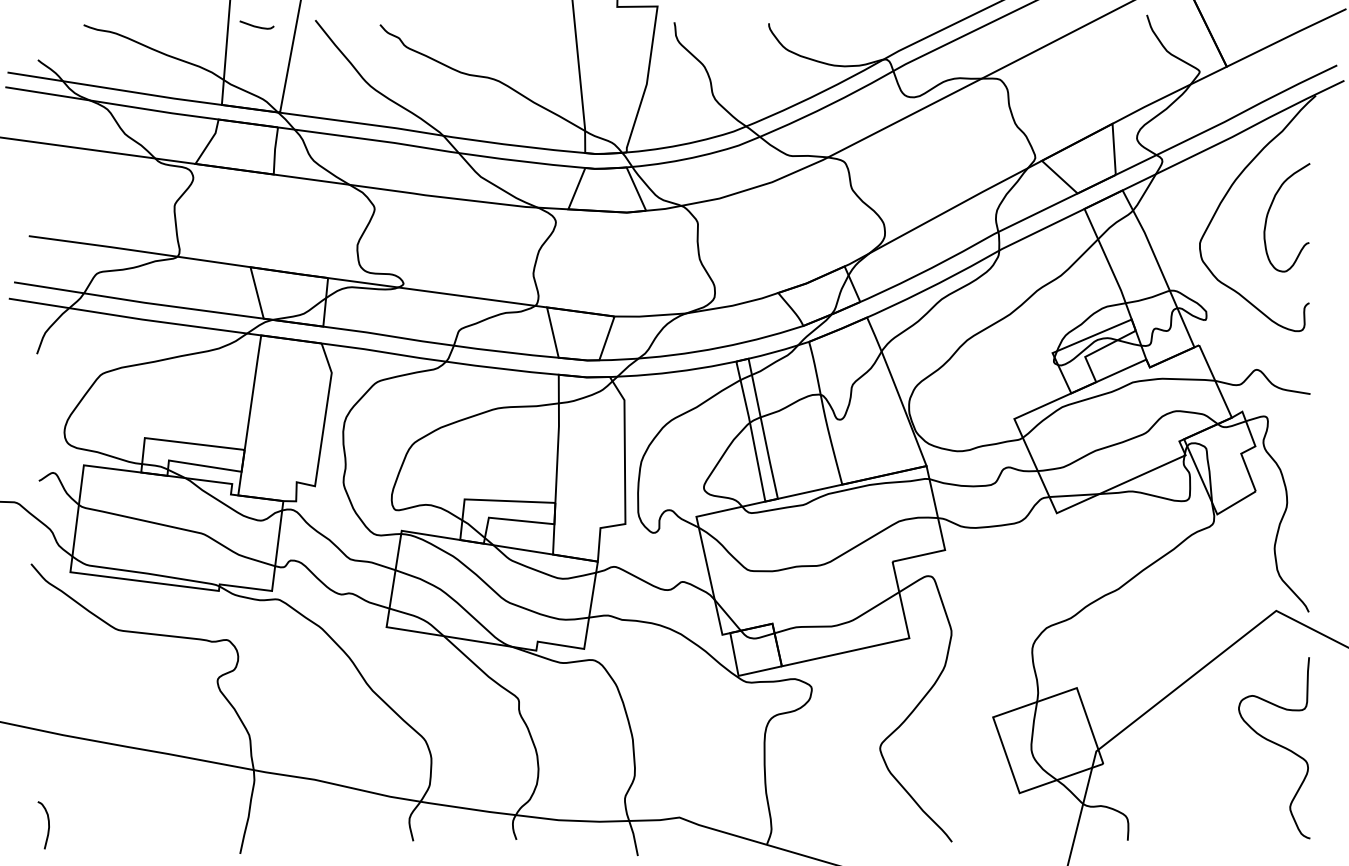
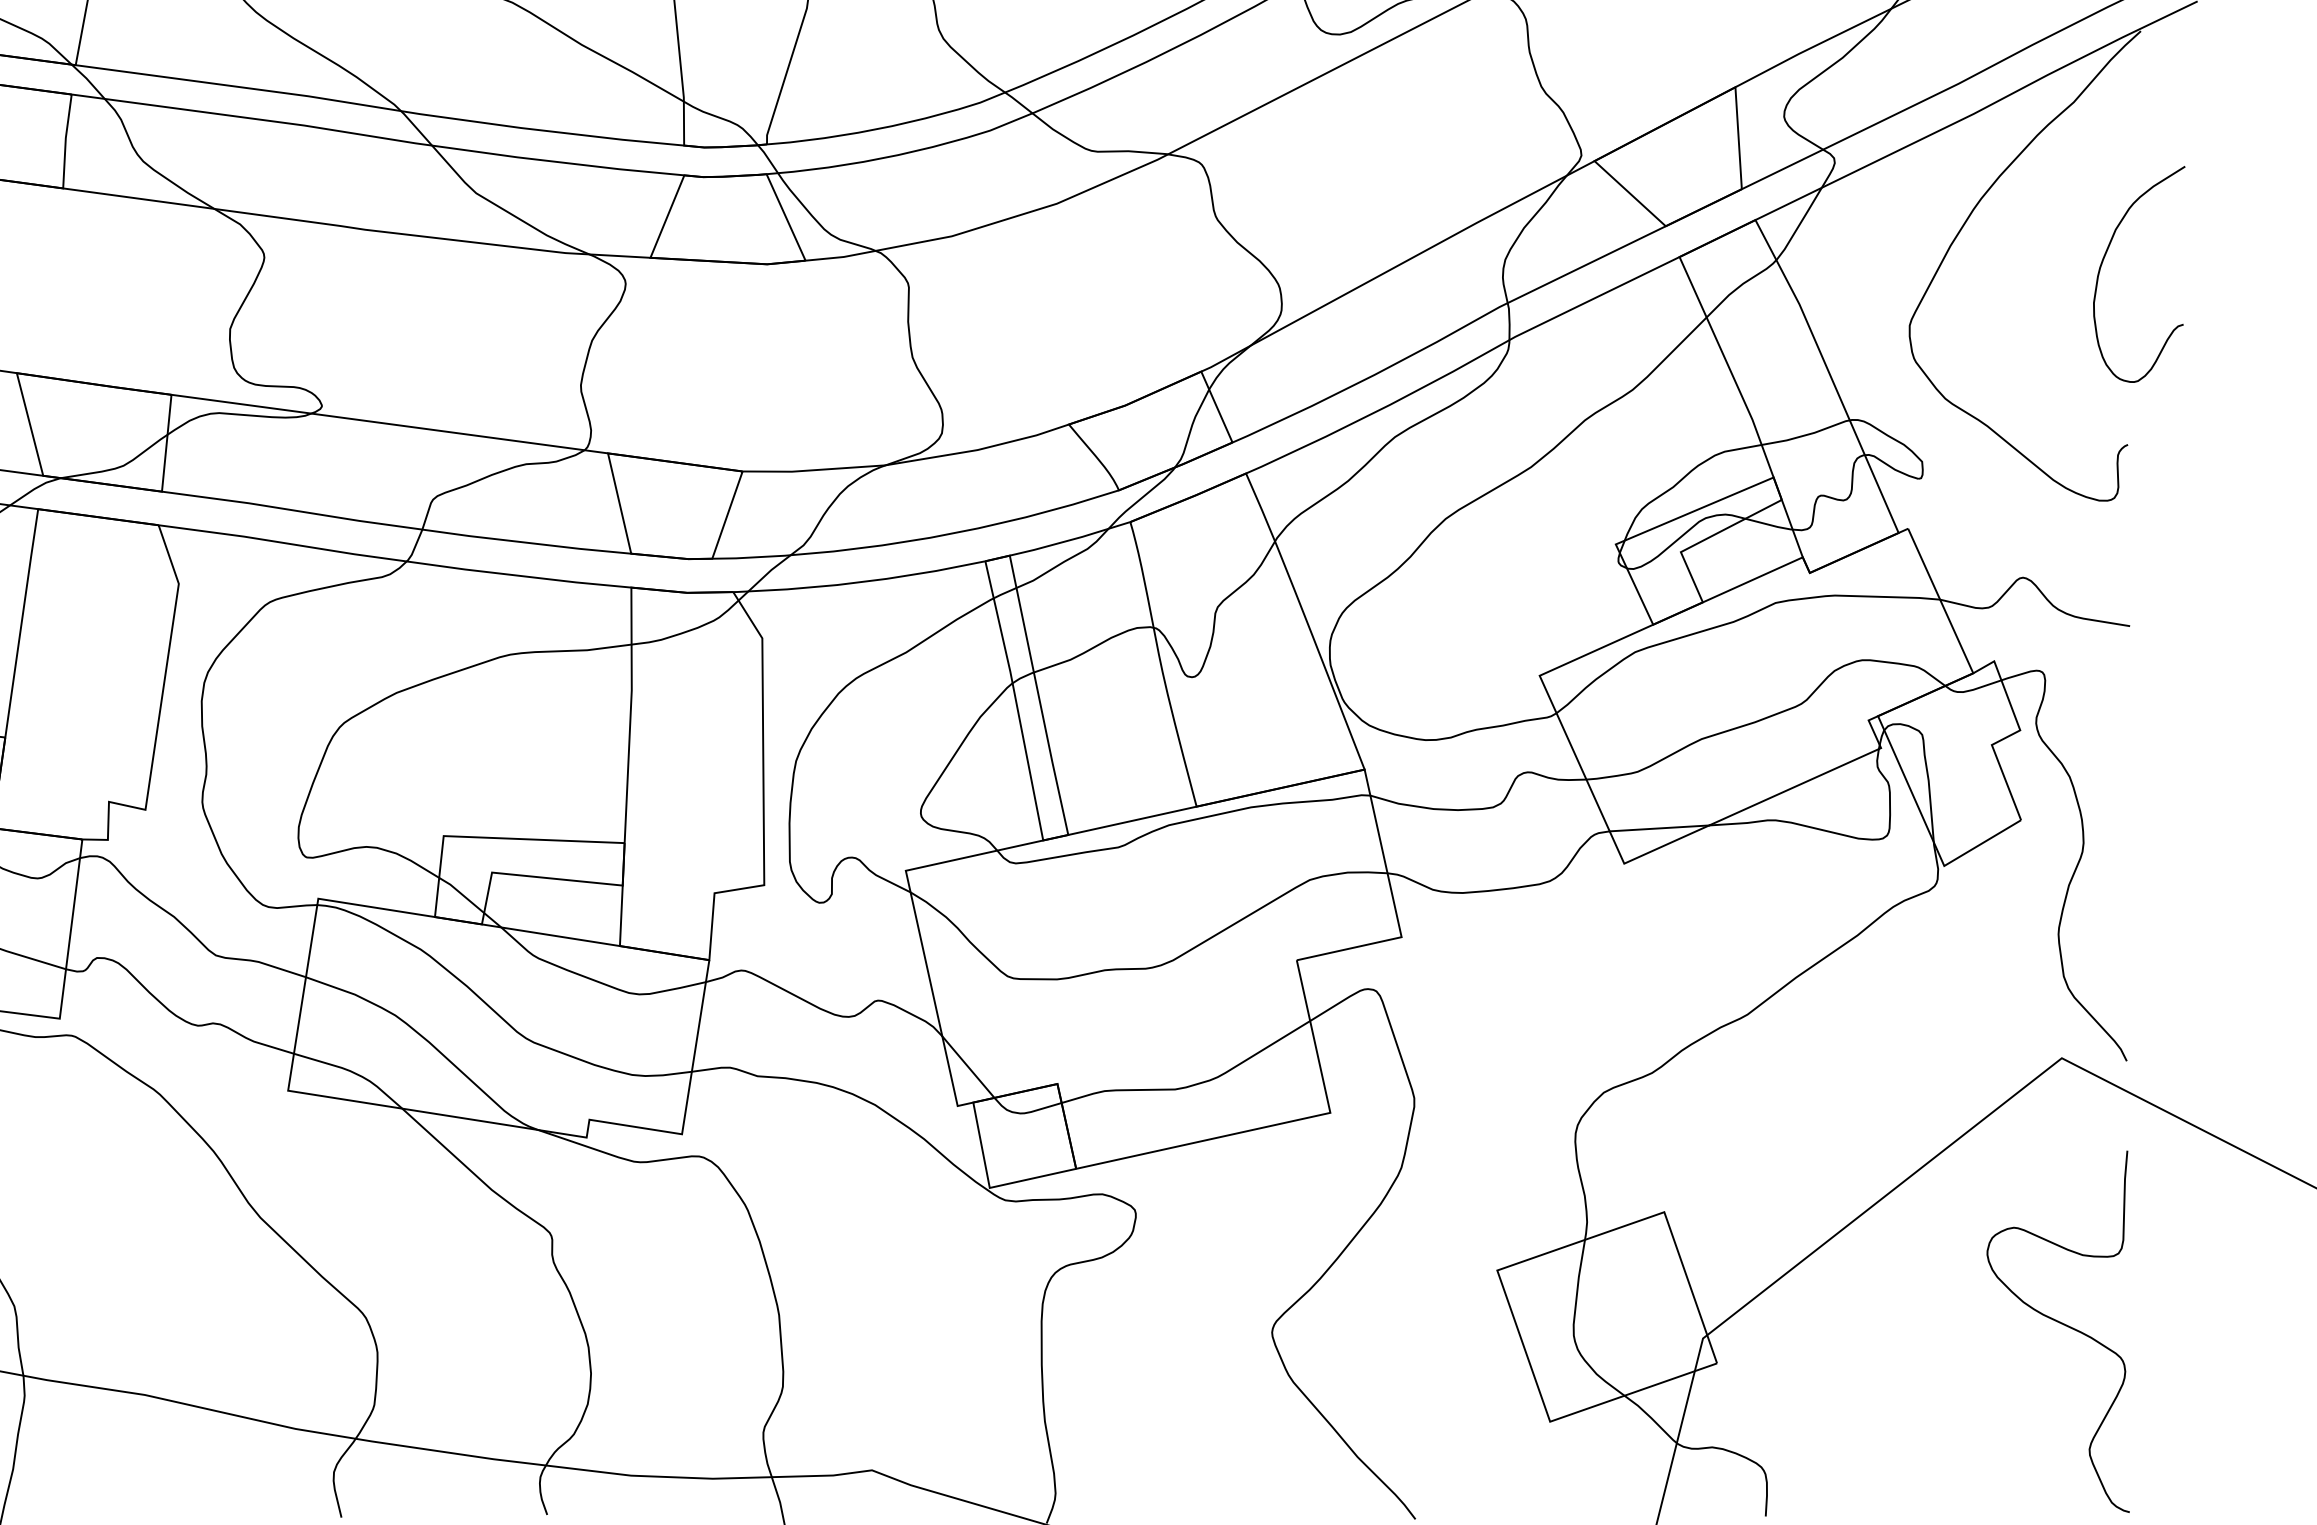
curve: (1269, 212) -> (2104, 264), moved

